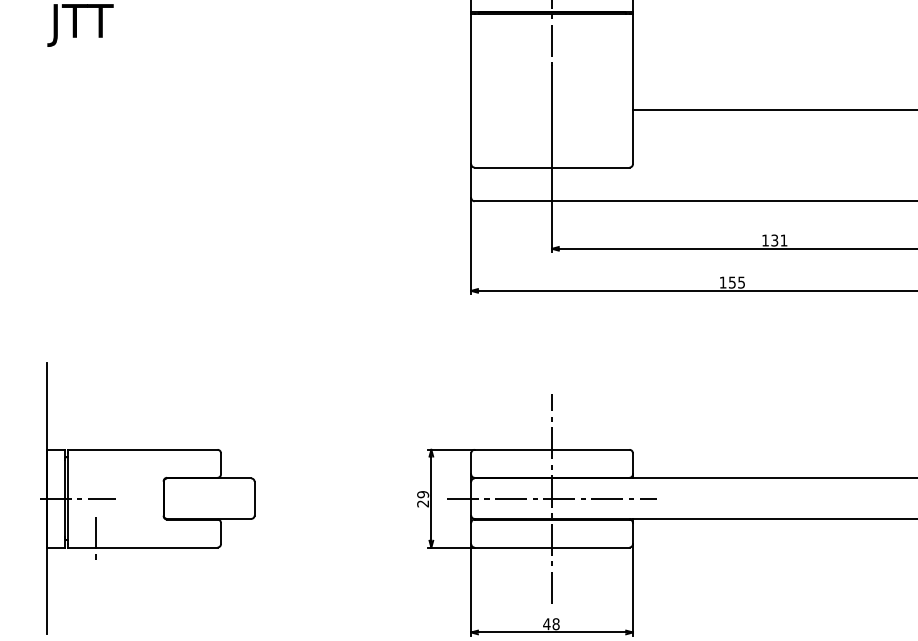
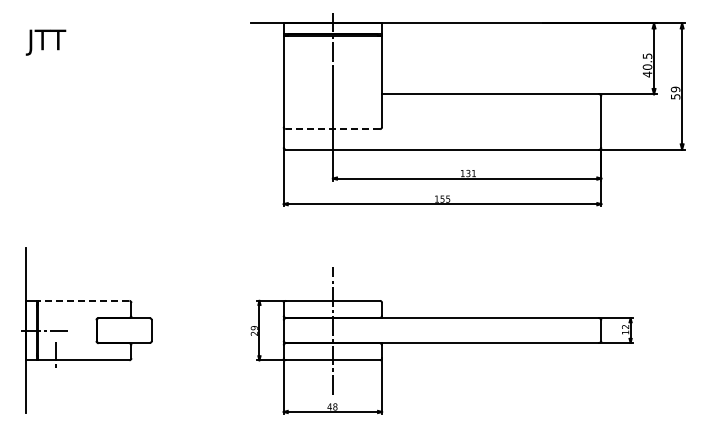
line: (551, 168) -> (332, 129), solid -> dashed
line: (142, 449) -> (83, 300), solid -> dashed
line: (551, 498) -> (332, 330), removed

